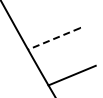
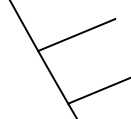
line: (53, 39) -> (75, 35), dashed -> solid

